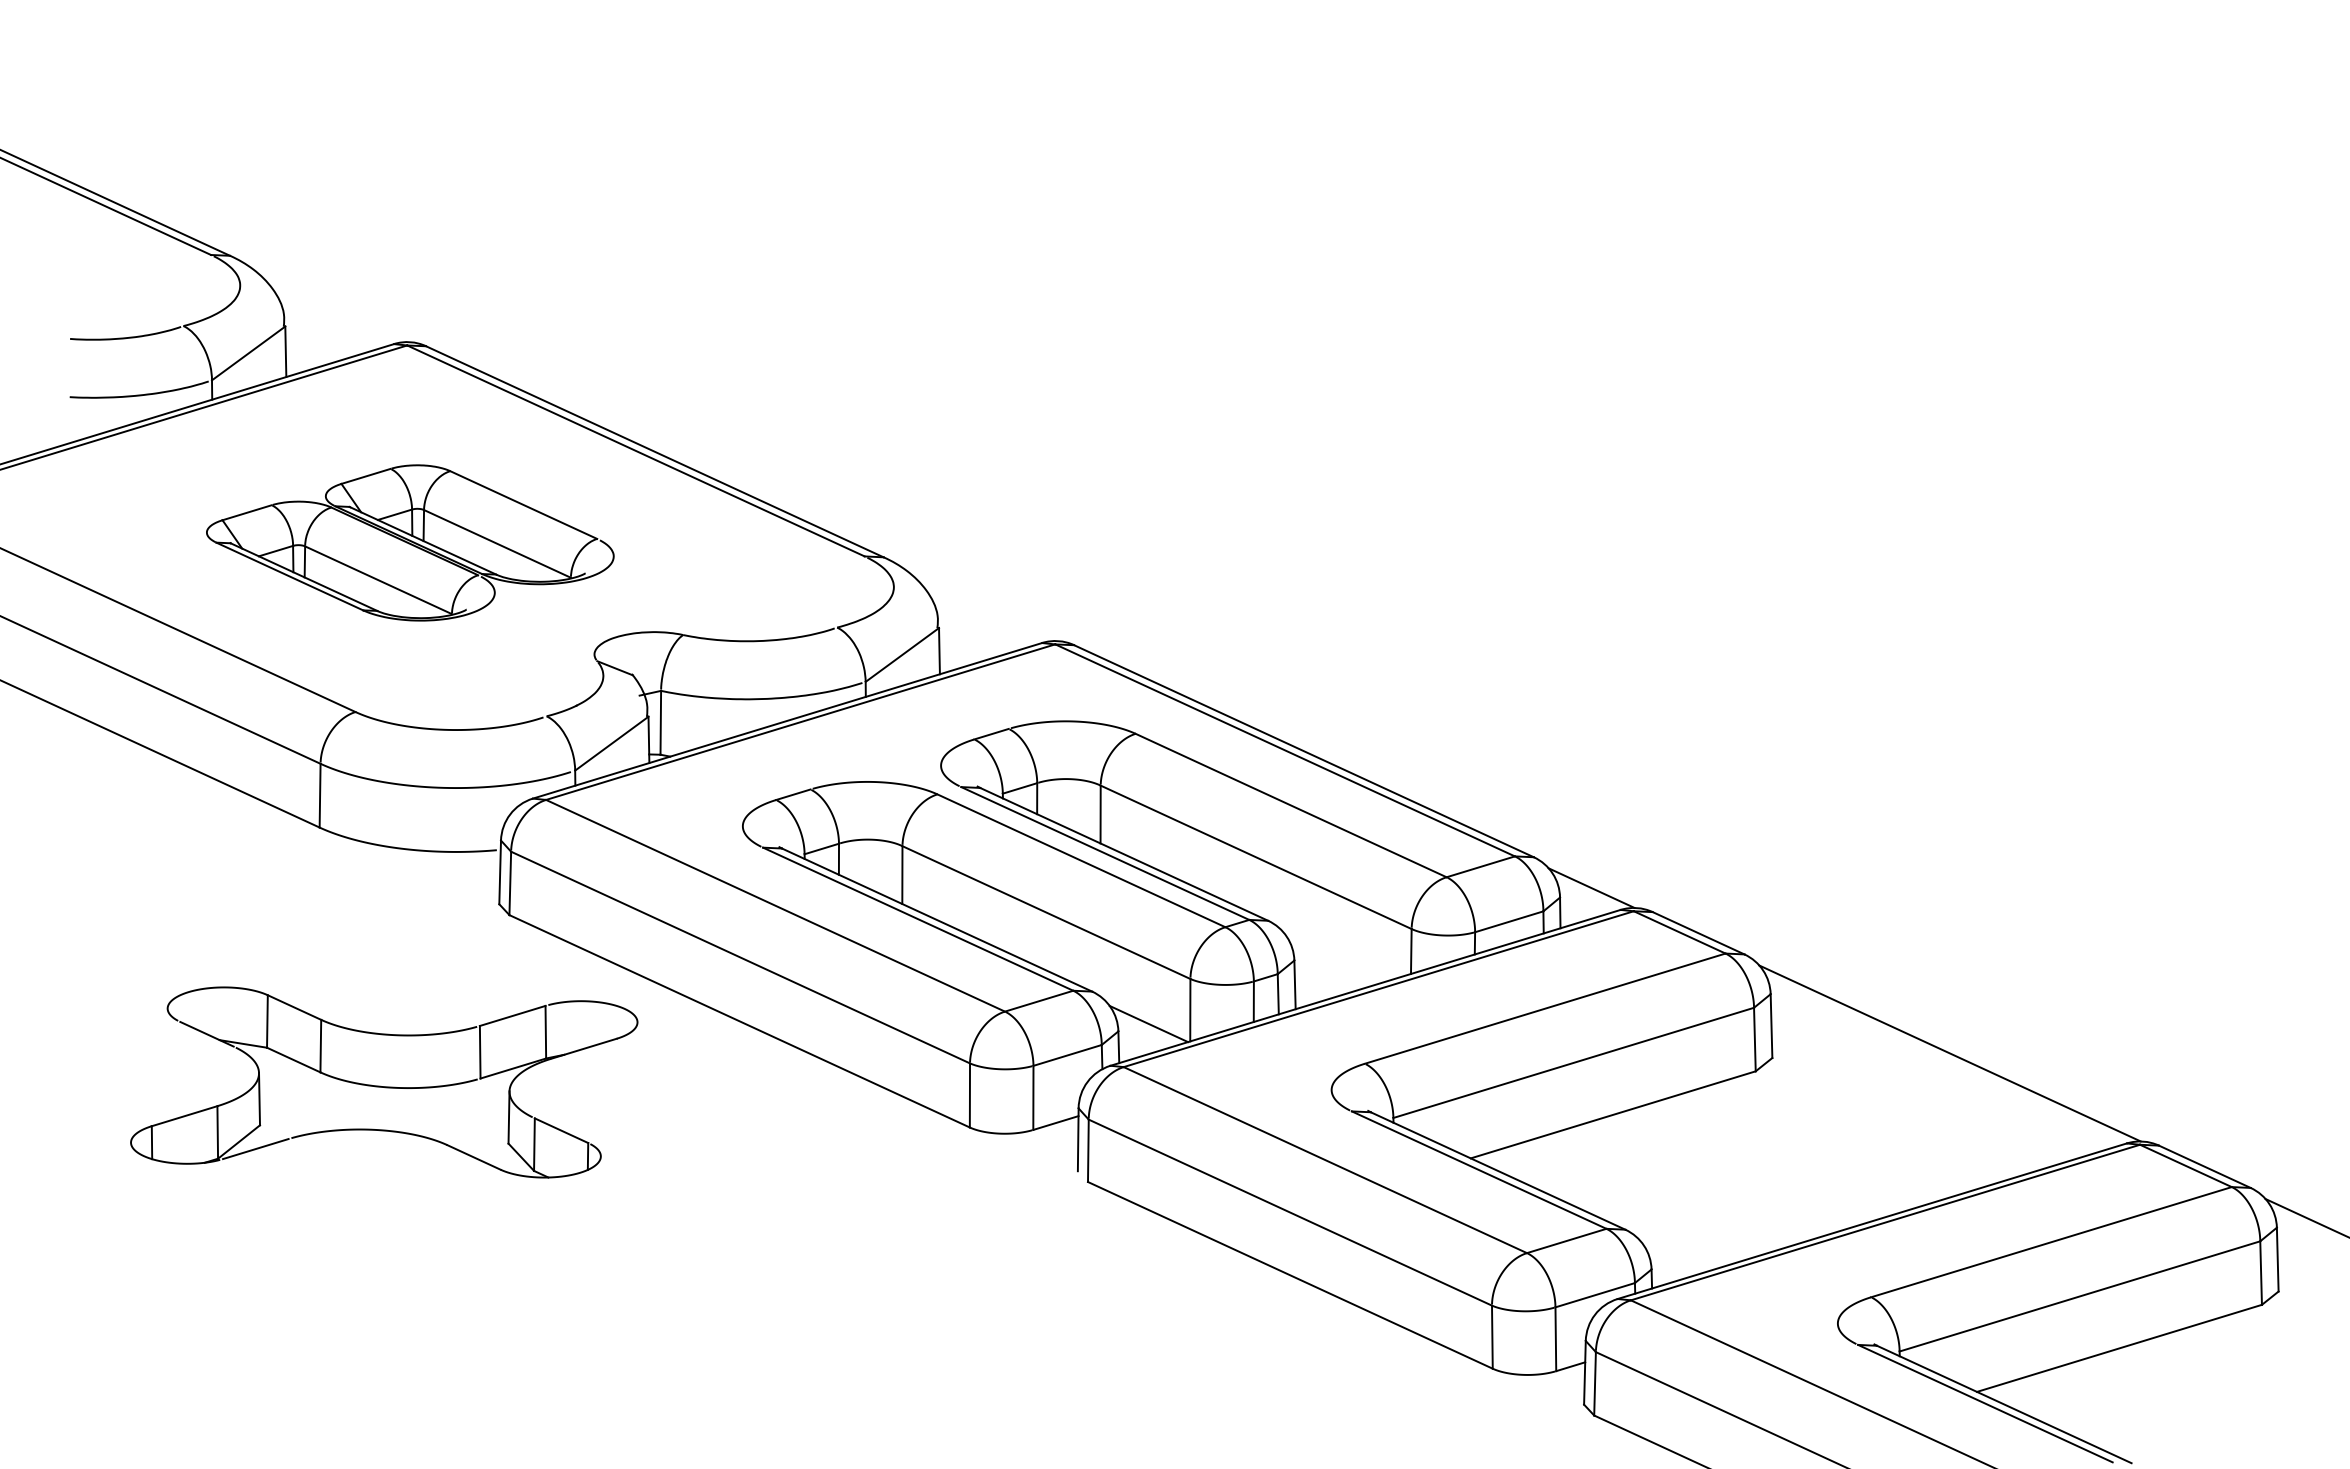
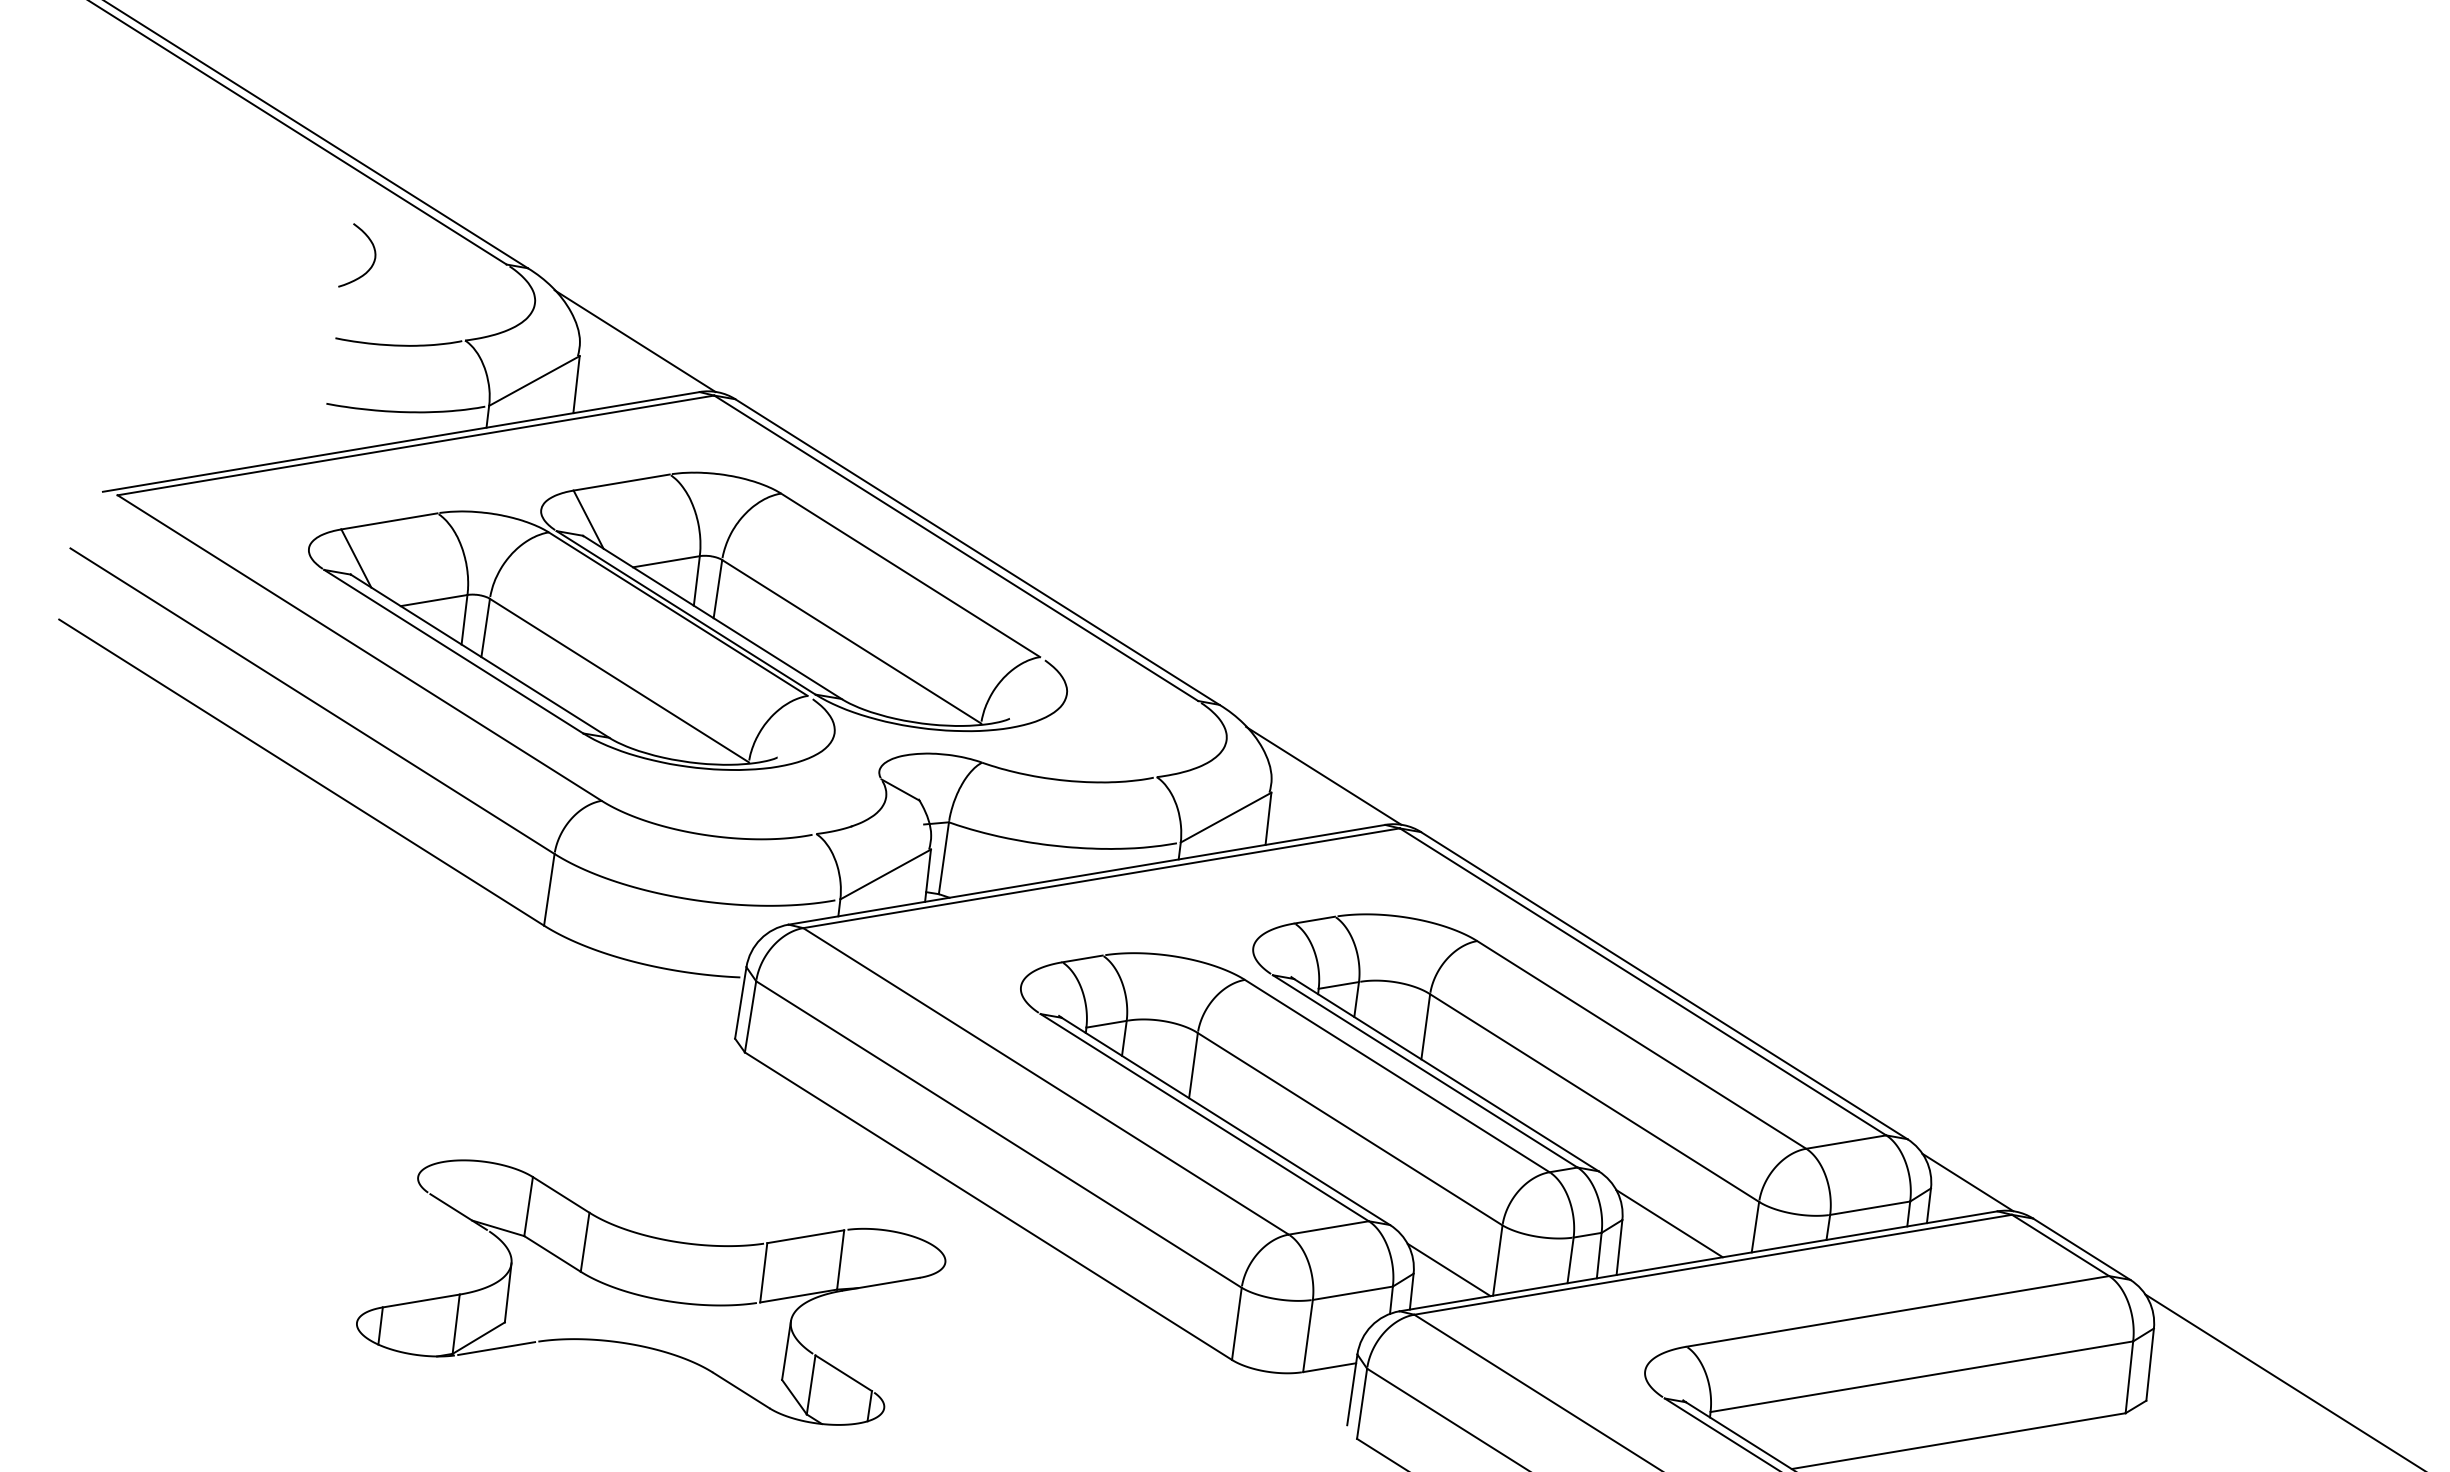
curve: (93, 269) -> (372, 263), added
line: (331, 306) -> (634, 340), added
part: (410, 542) -> (688, 618), size x1.67
line: (982, 607) -> (1323, 776), added
line: (1335, 958) -> (1668, 1223), added
part: (384, 1082) -> (651, 1292), moved

